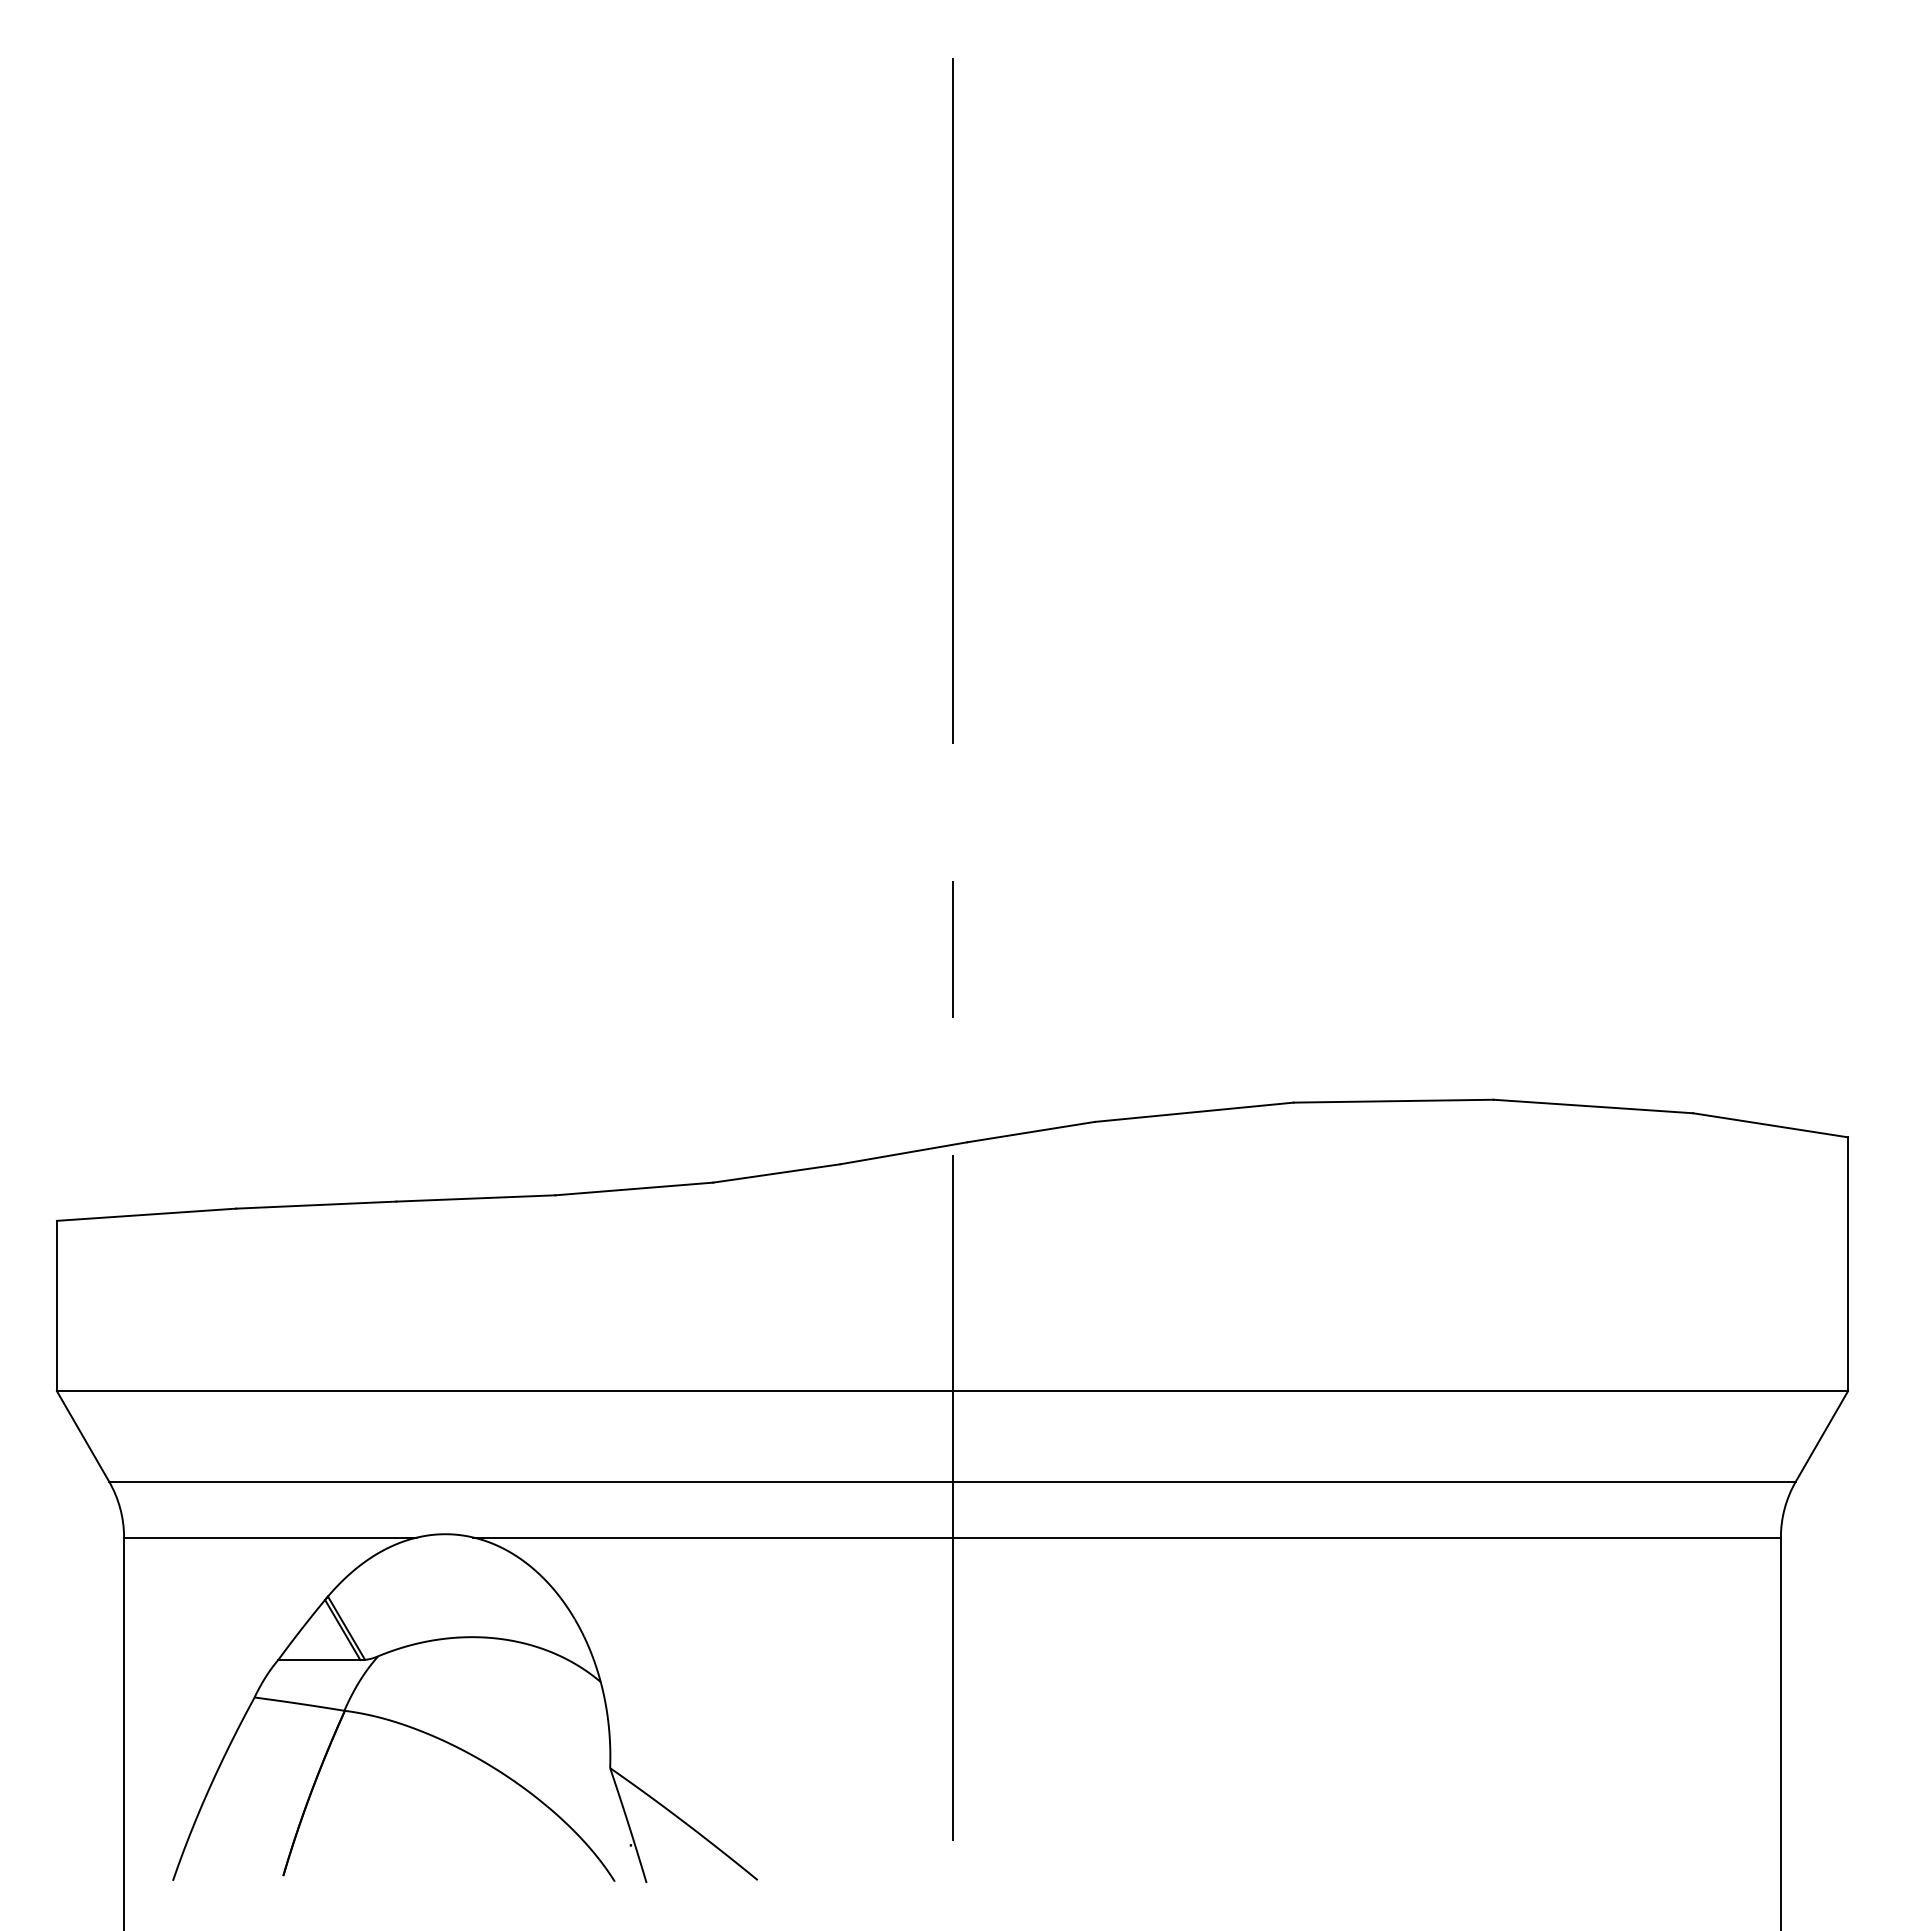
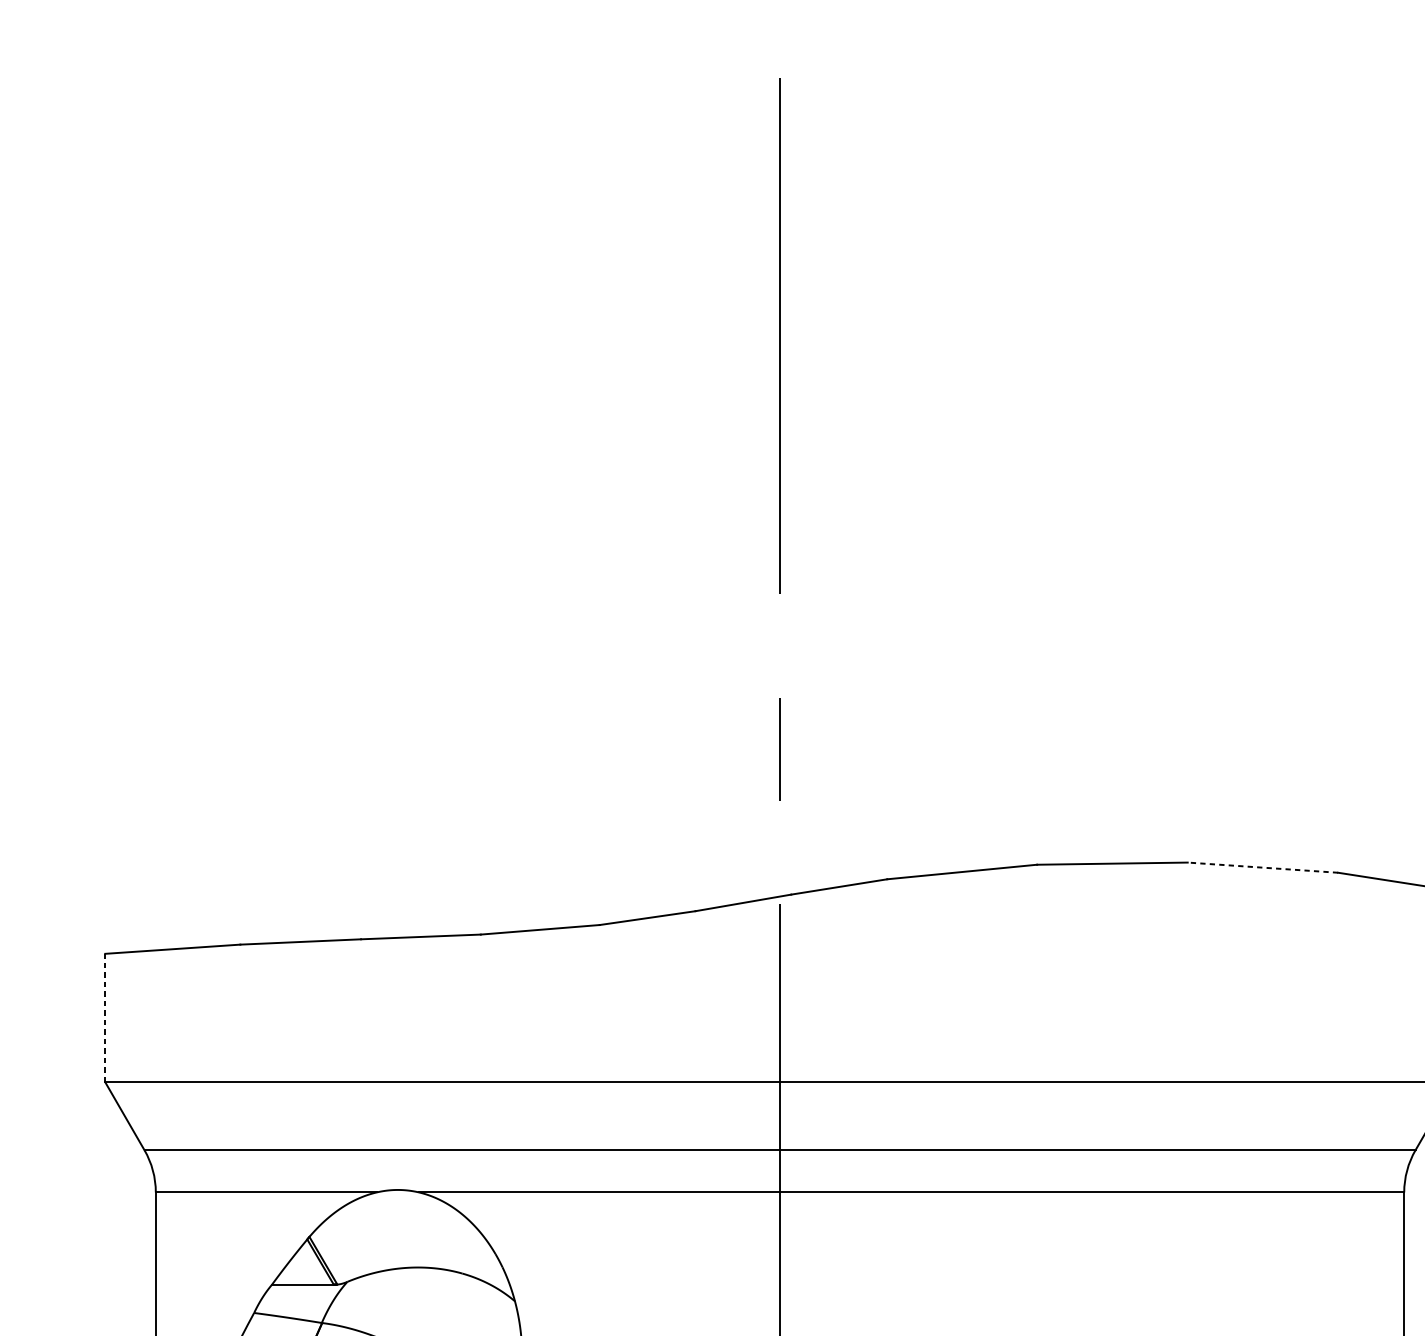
line: (1592, 1106) -> (1262, 867), solid -> dashed
line: (56, 1305) -> (104, 1017), solid -> dashed

